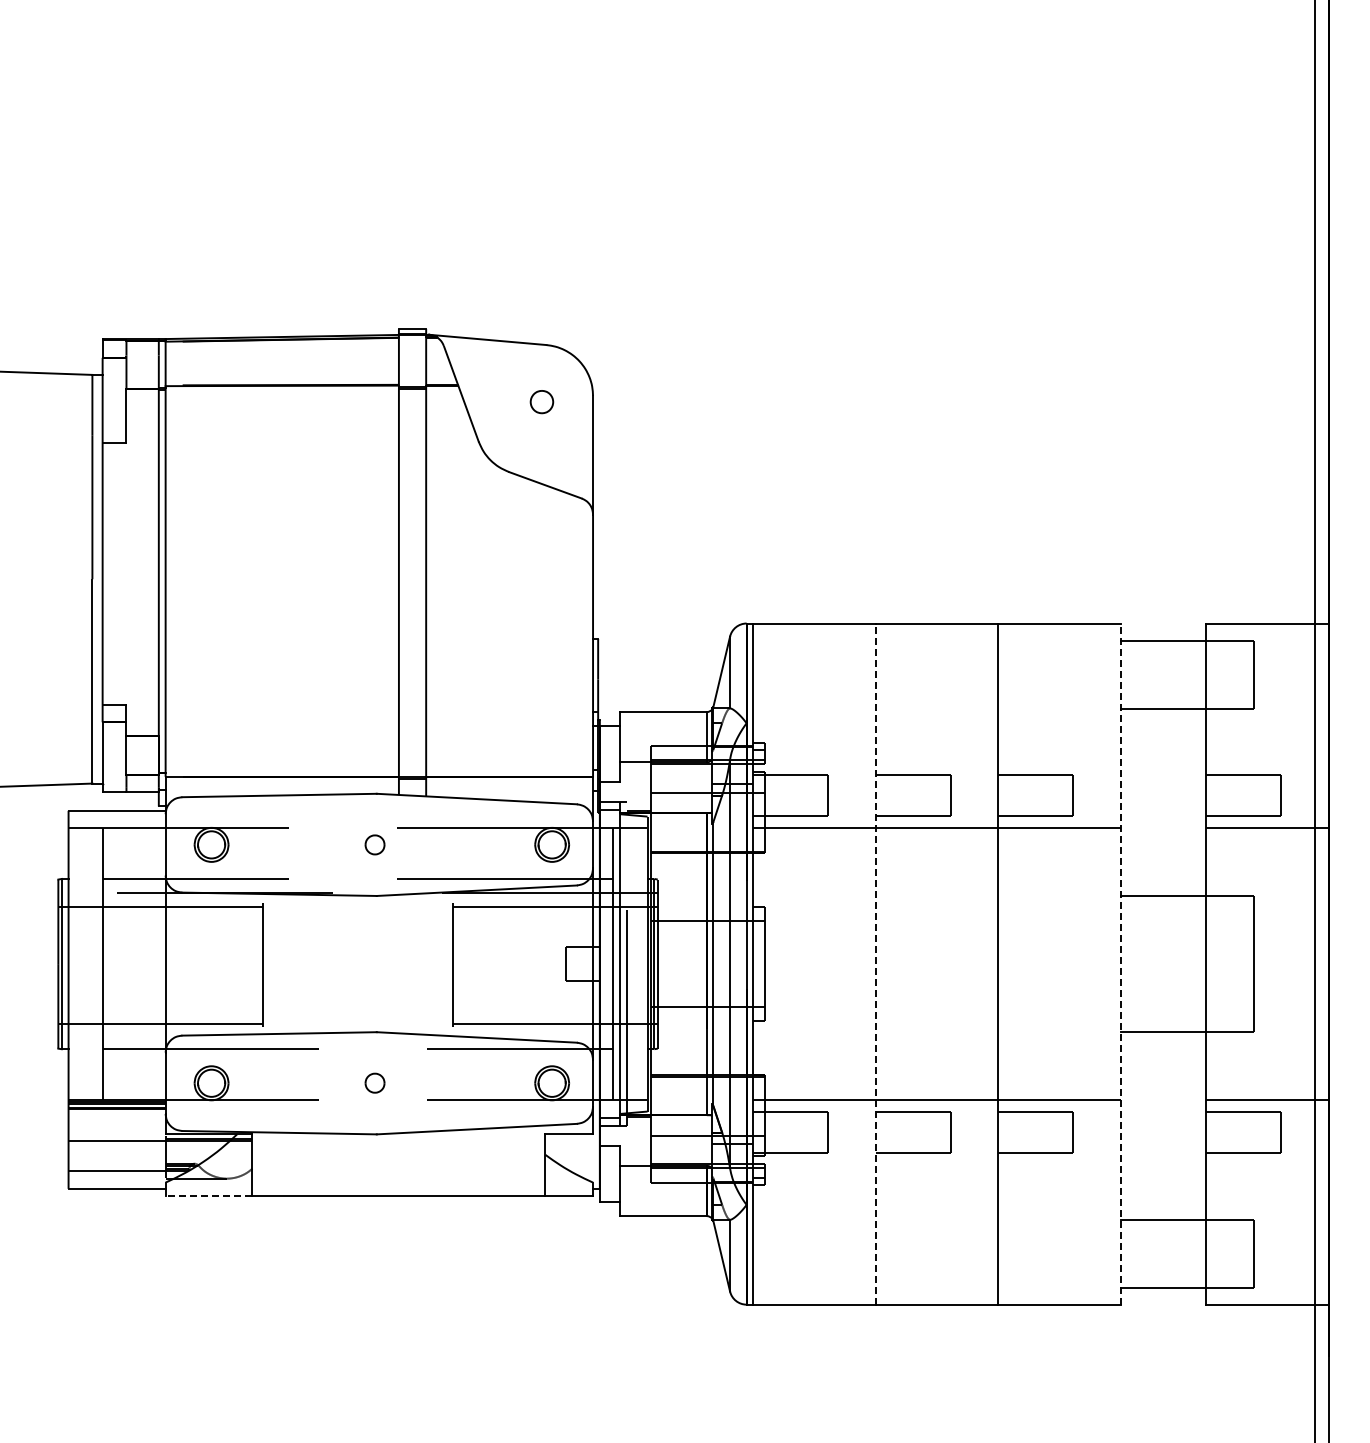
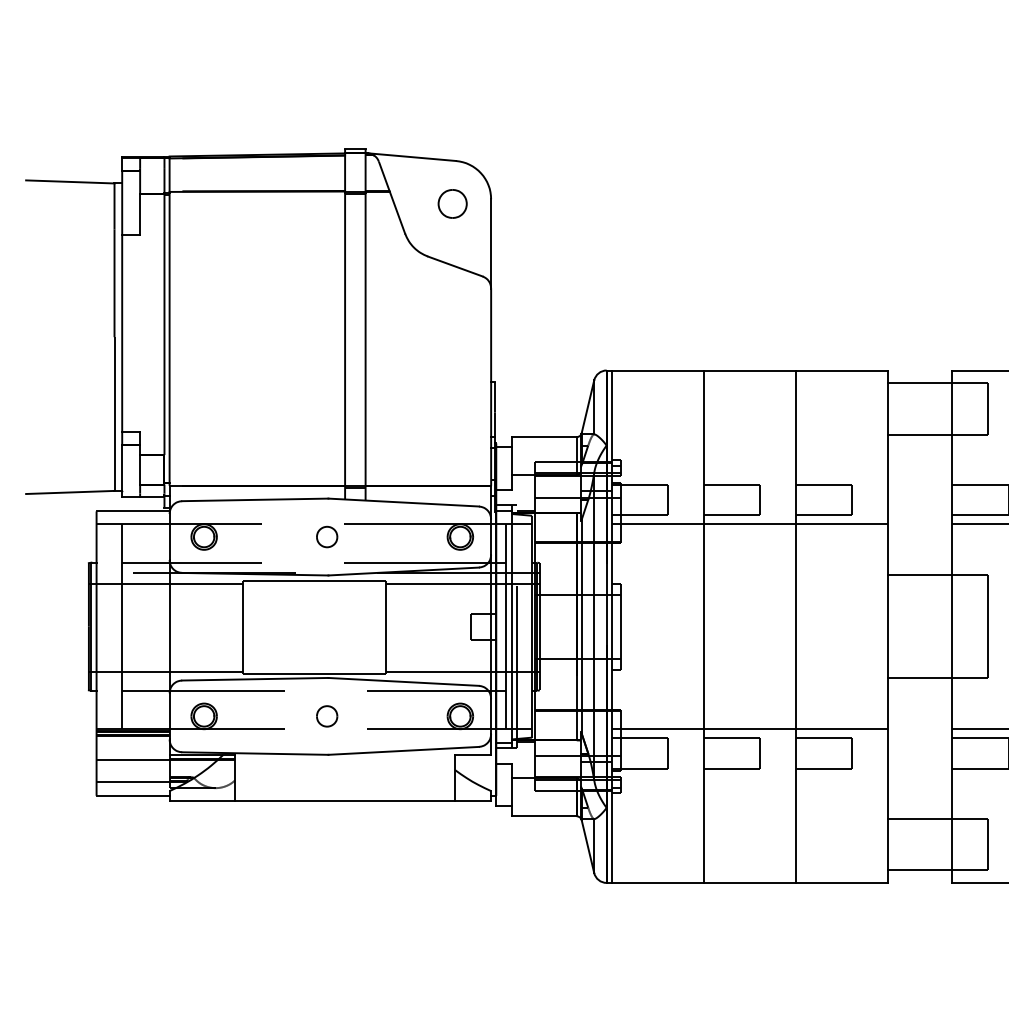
part: (541, 401) -> (452, 203), size x1.67
part: (374, 844) -> (326, 536), size x1.43
line: (357, 903) -> (313, 581), added
line: (875, 964) -> (703, 627), dashed -> solid
line: (1120, 964) -> (887, 627), dashed -> solid
line: (357, 1027) -> (313, 674), added
part: (374, 1082) -> (326, 715), size x1.43
line: (208, 1195) -> (201, 800), dashed -> solid

